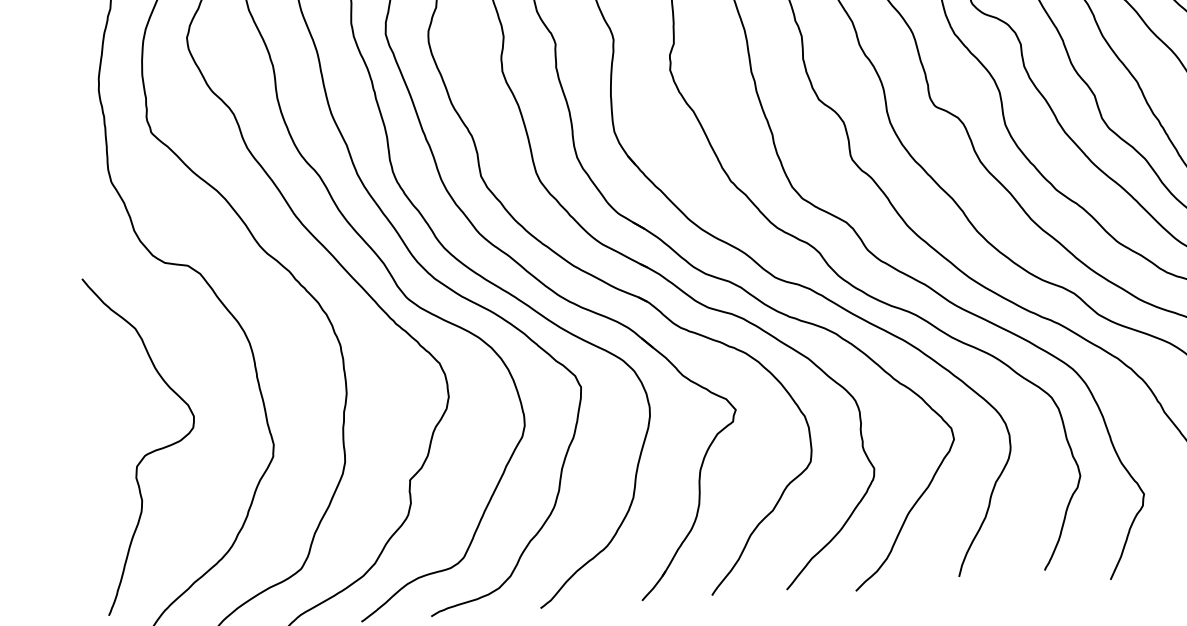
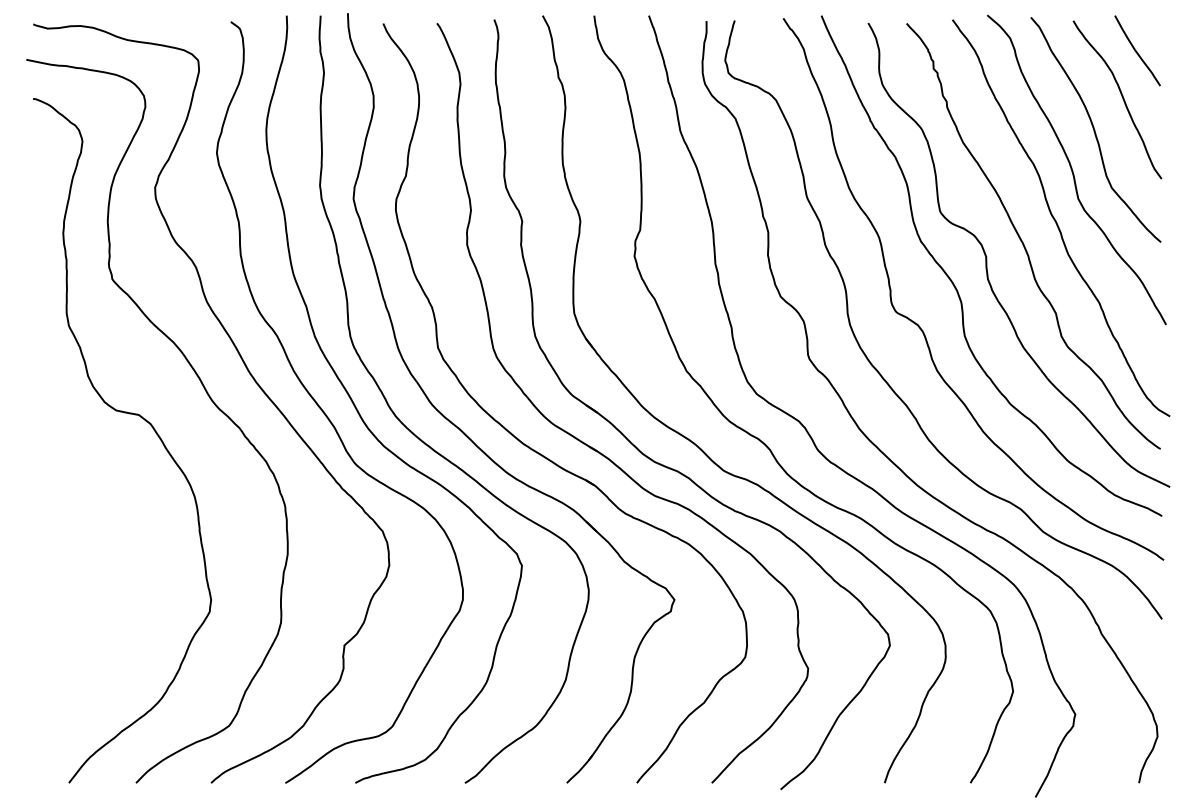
curve: (150, 451) -> (87, 597), removed

